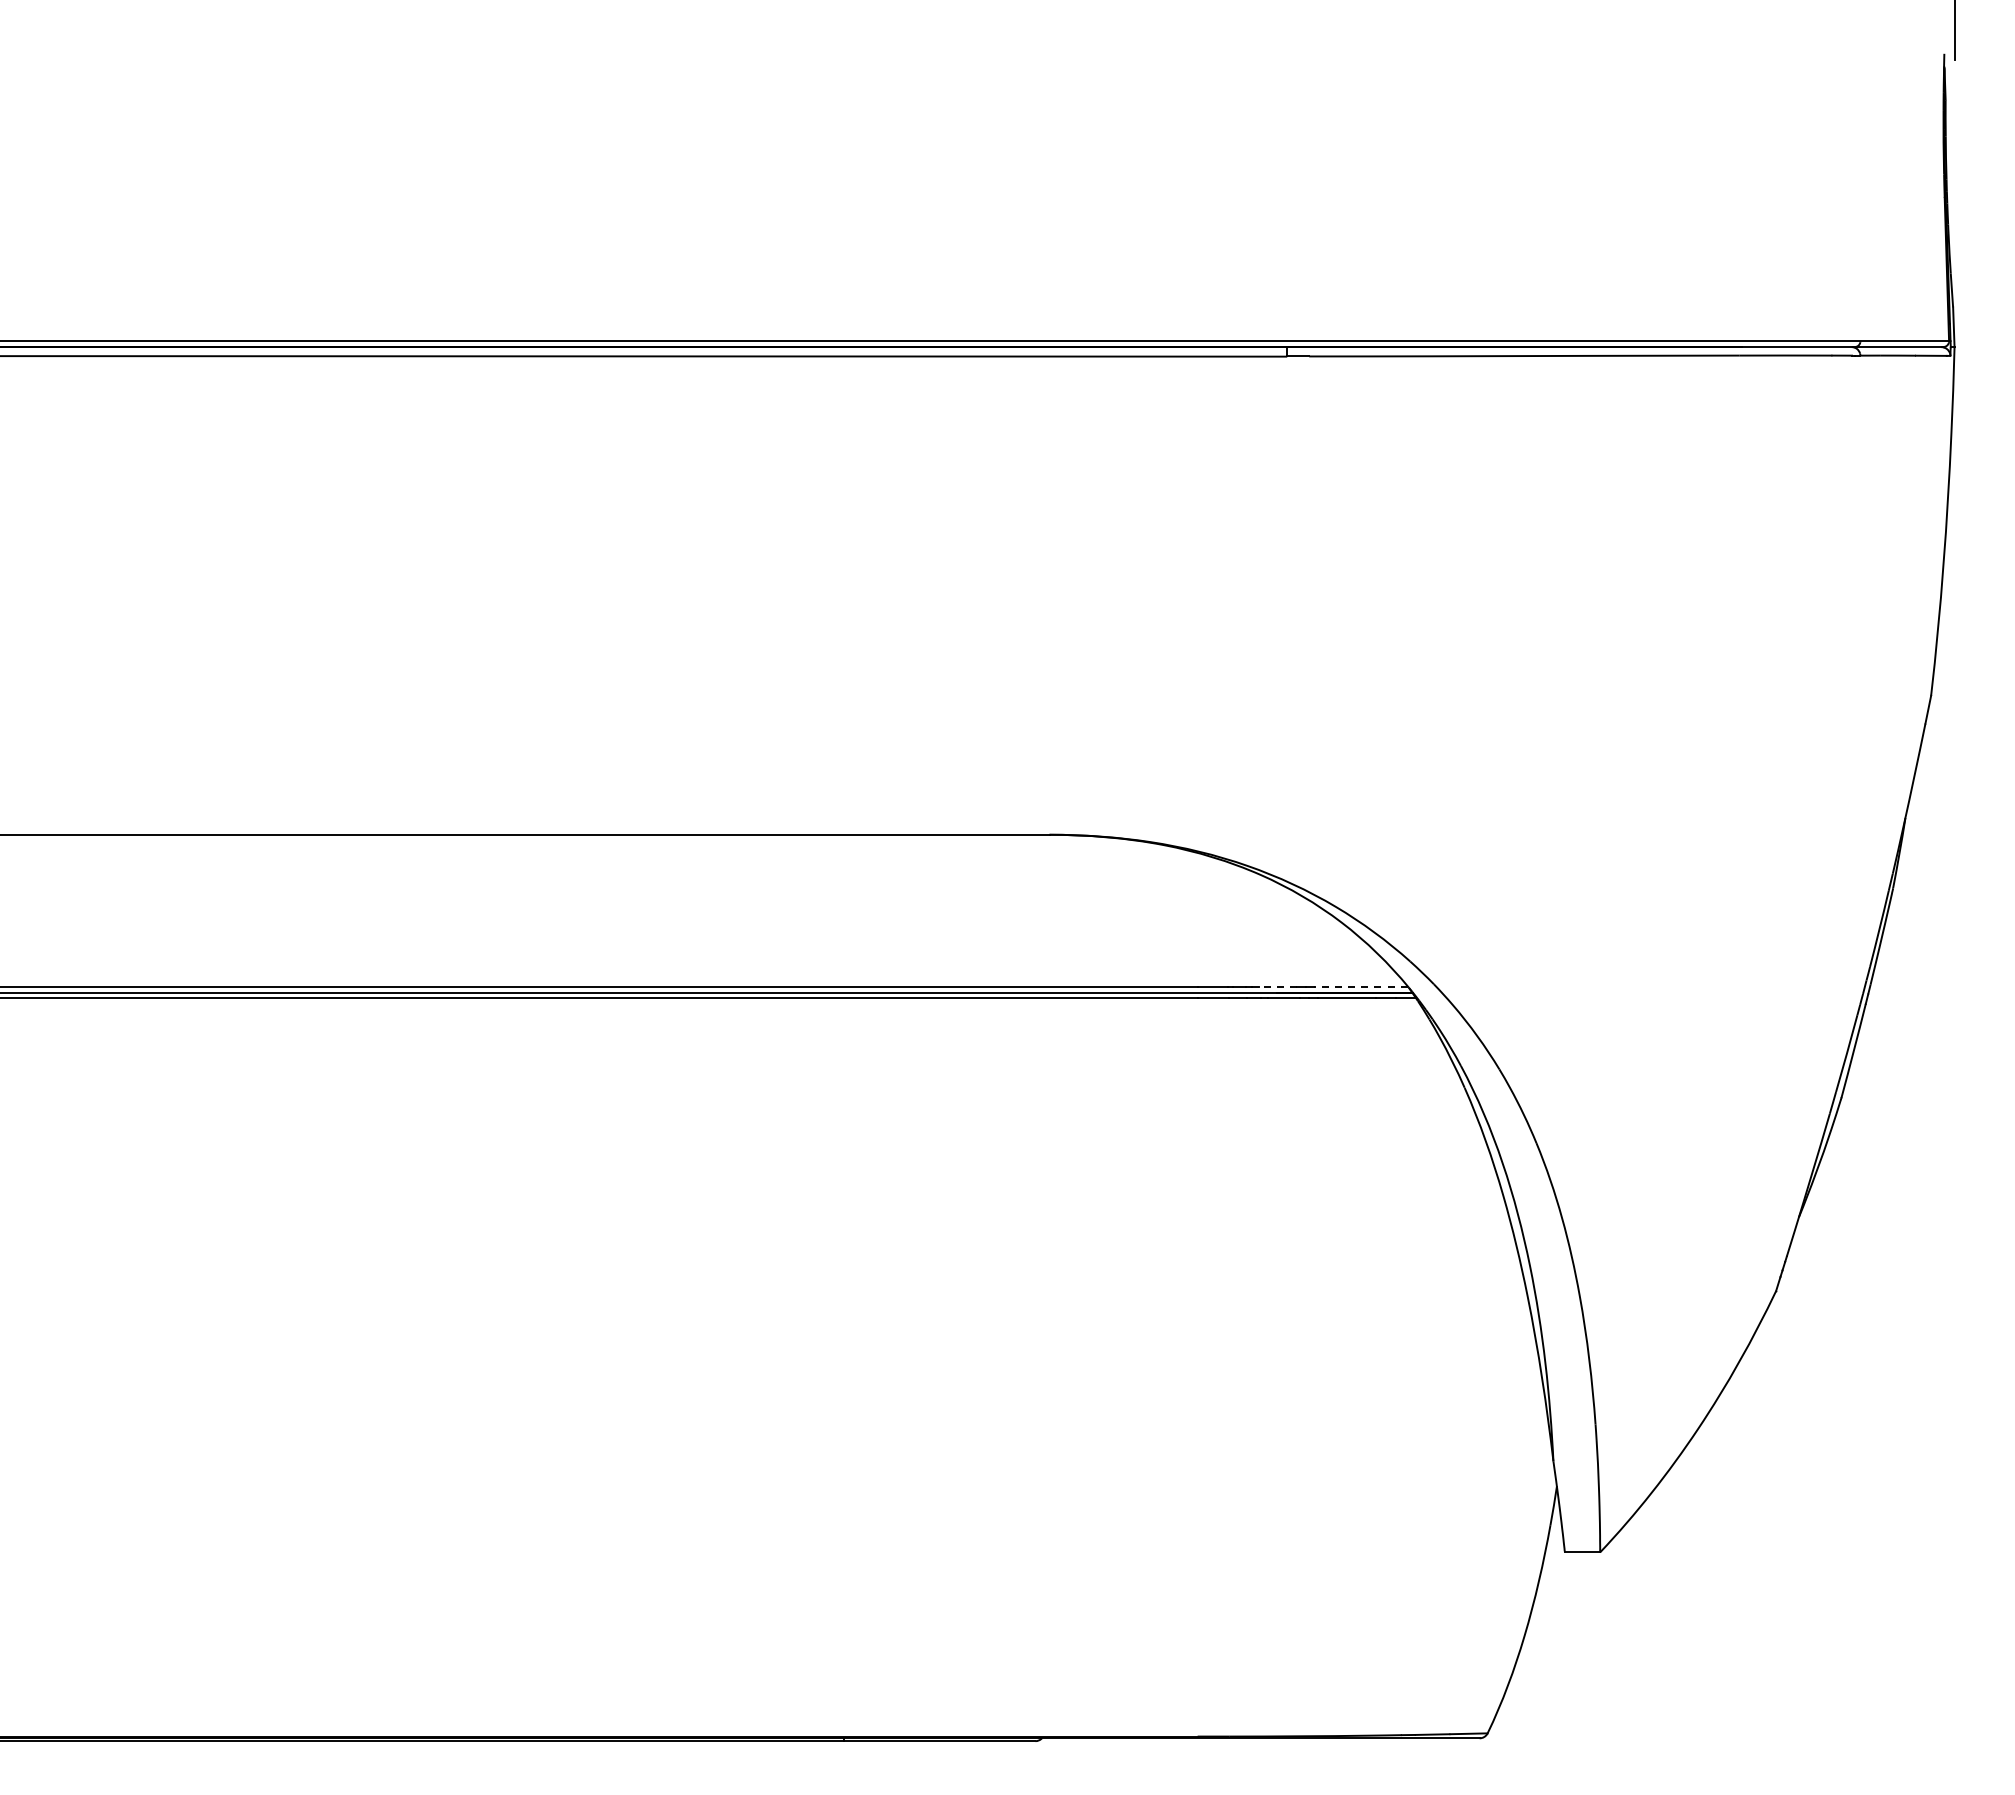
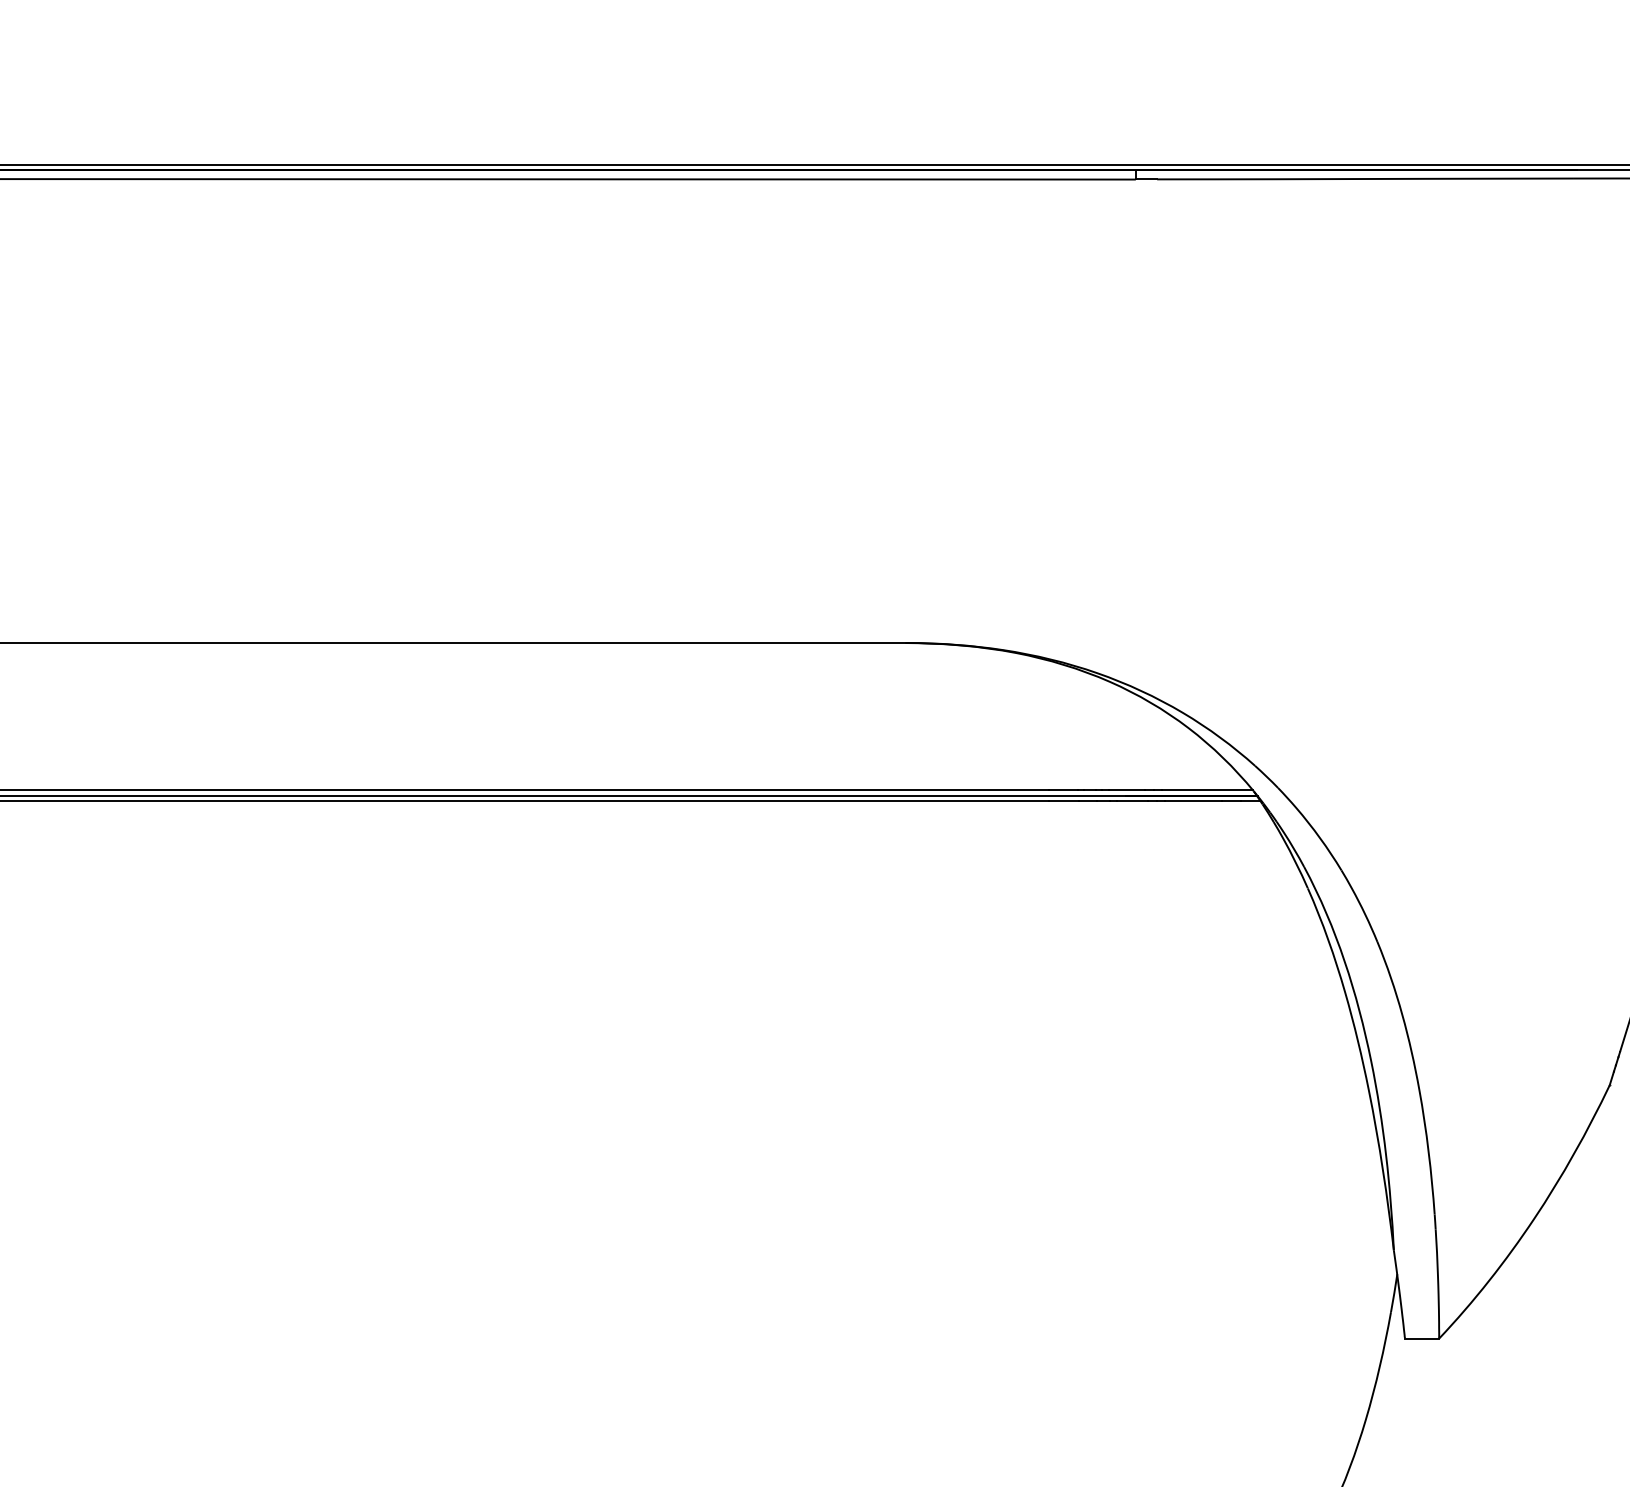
line: (1277, 986) -> (1126, 790), dashed -> solid
line: (1361, 986) -> (1207, 790), dashed -> solid

